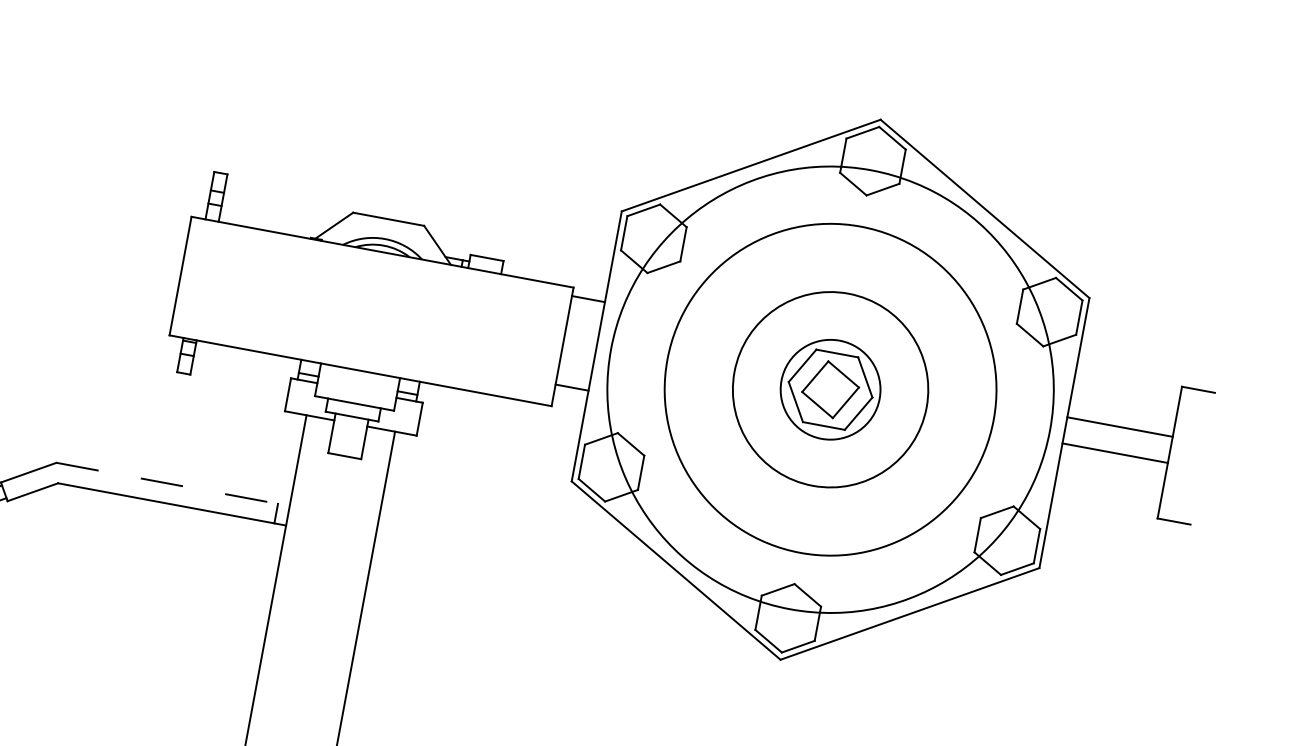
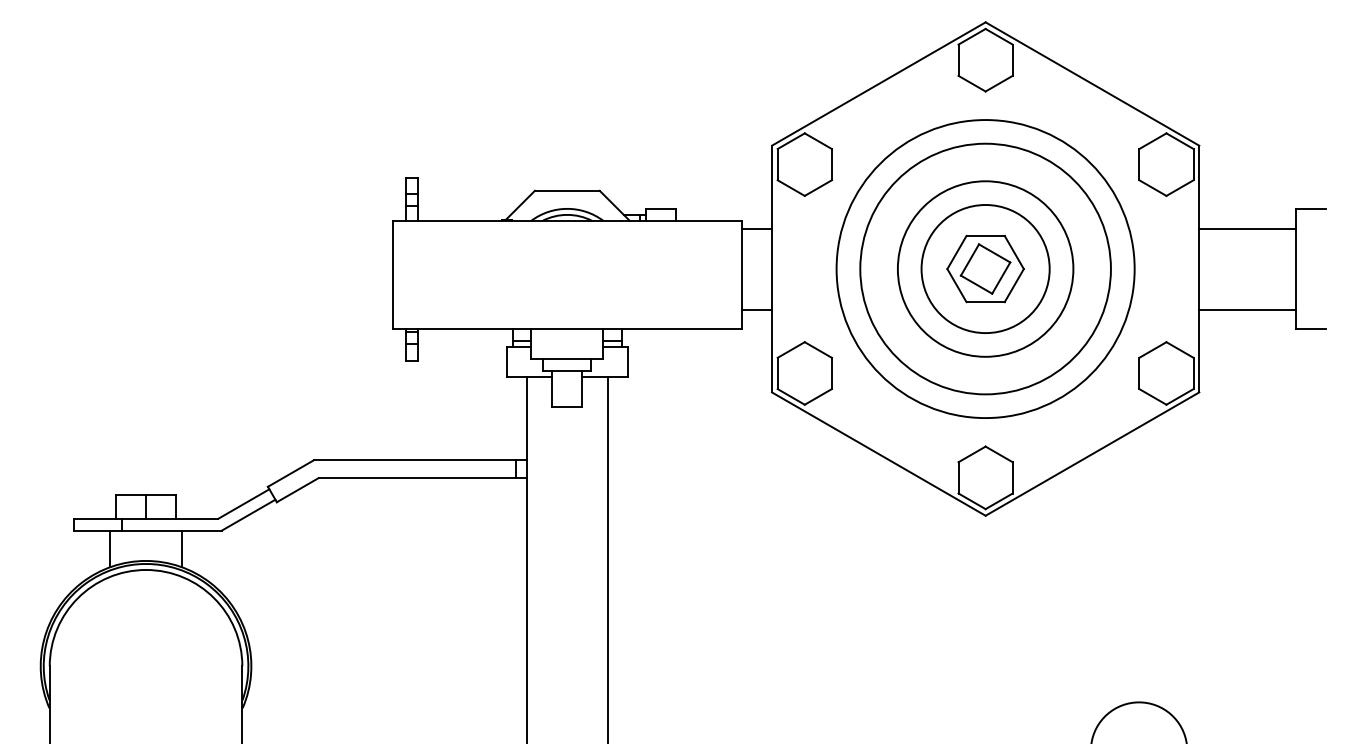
circle: (830, 389) -> (985, 268), size x0.62
circle: (830, 390) -> (985, 269), size x1.43
line: (1120, 426) -> (1247, 228), moved
line: (1115, 453) -> (1247, 309), moved
line: (173, 484) -> (420, 460), dashed -> solid

